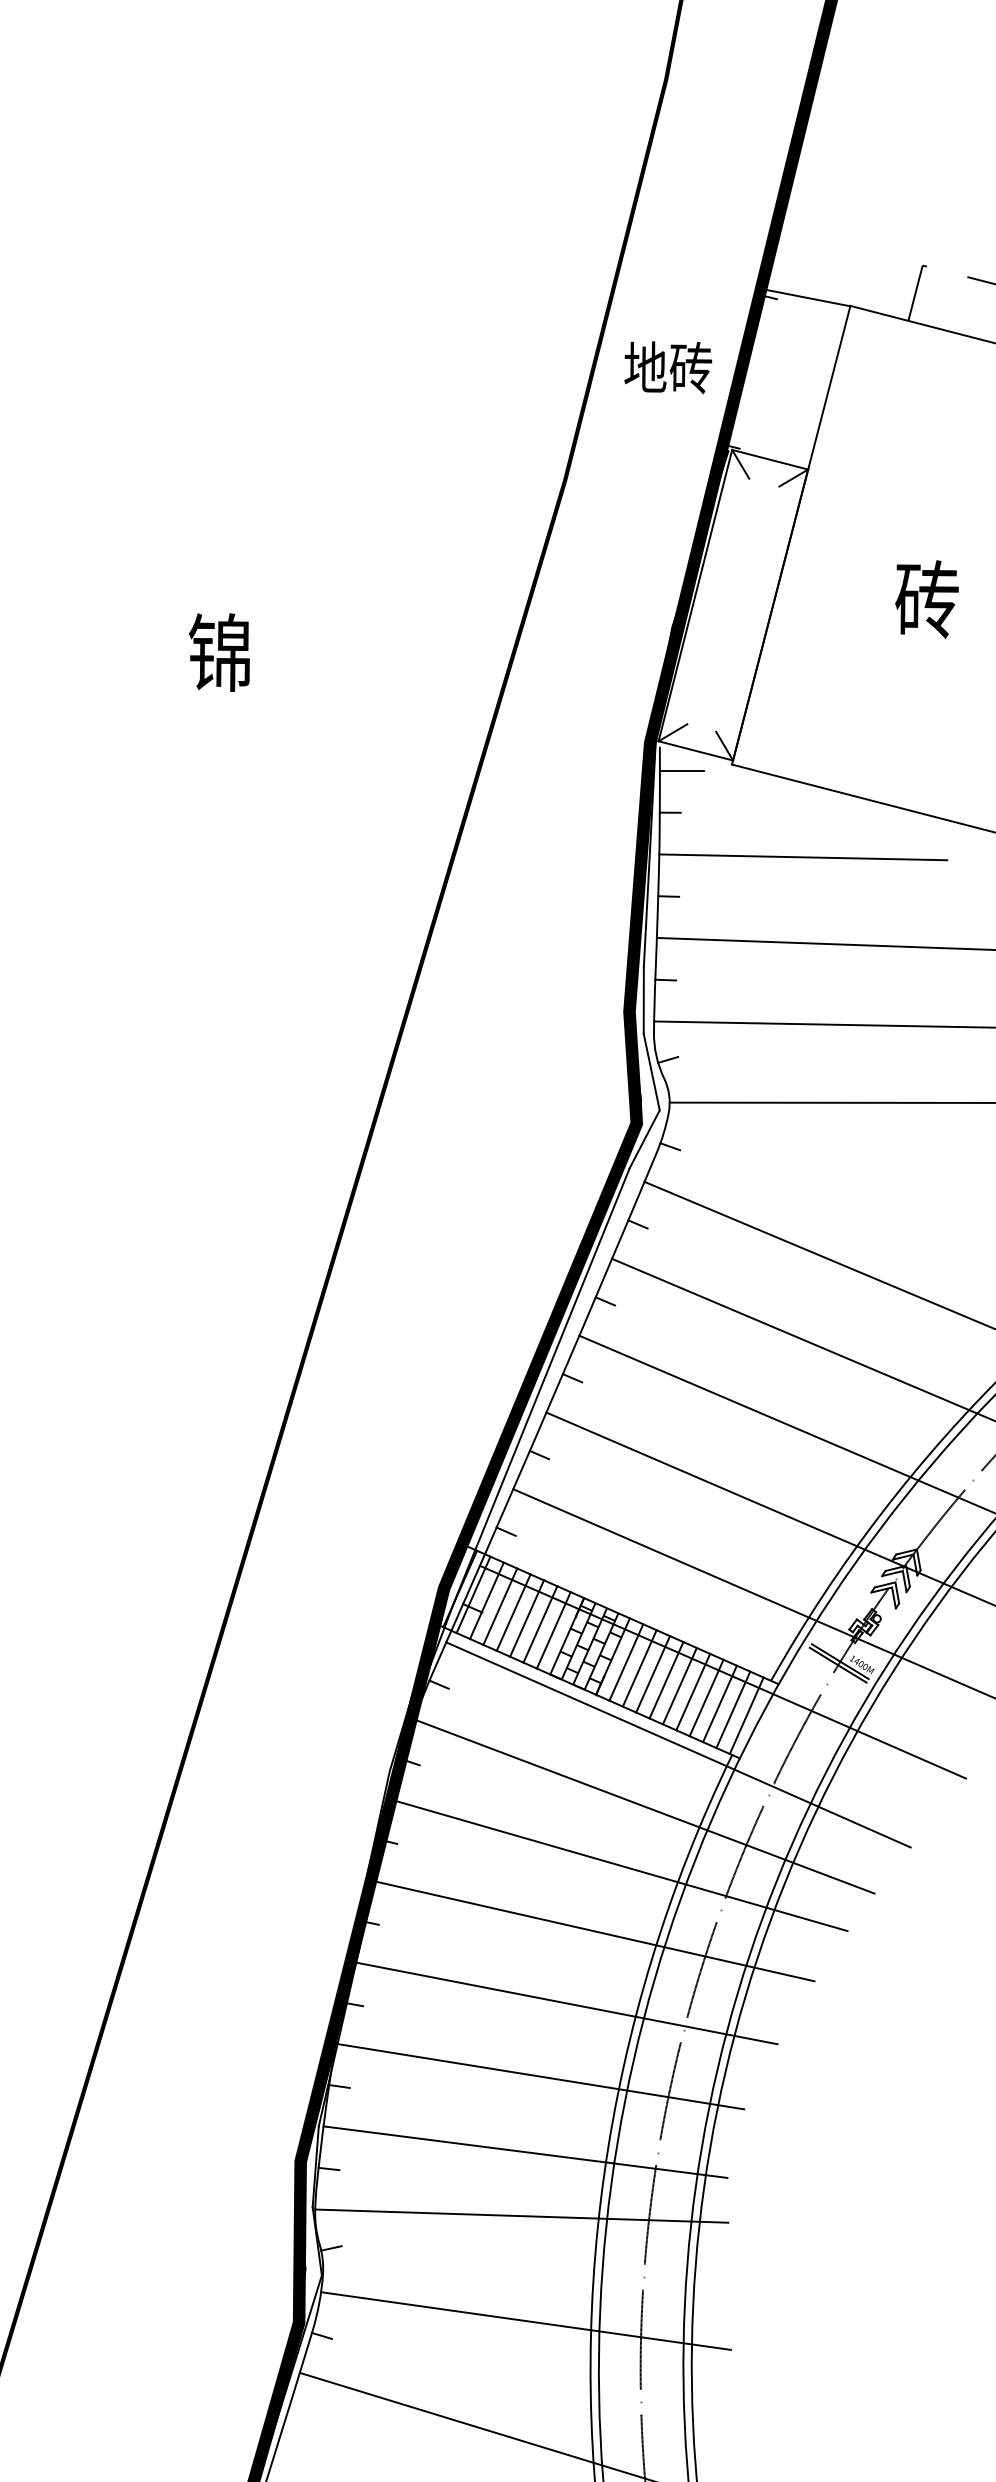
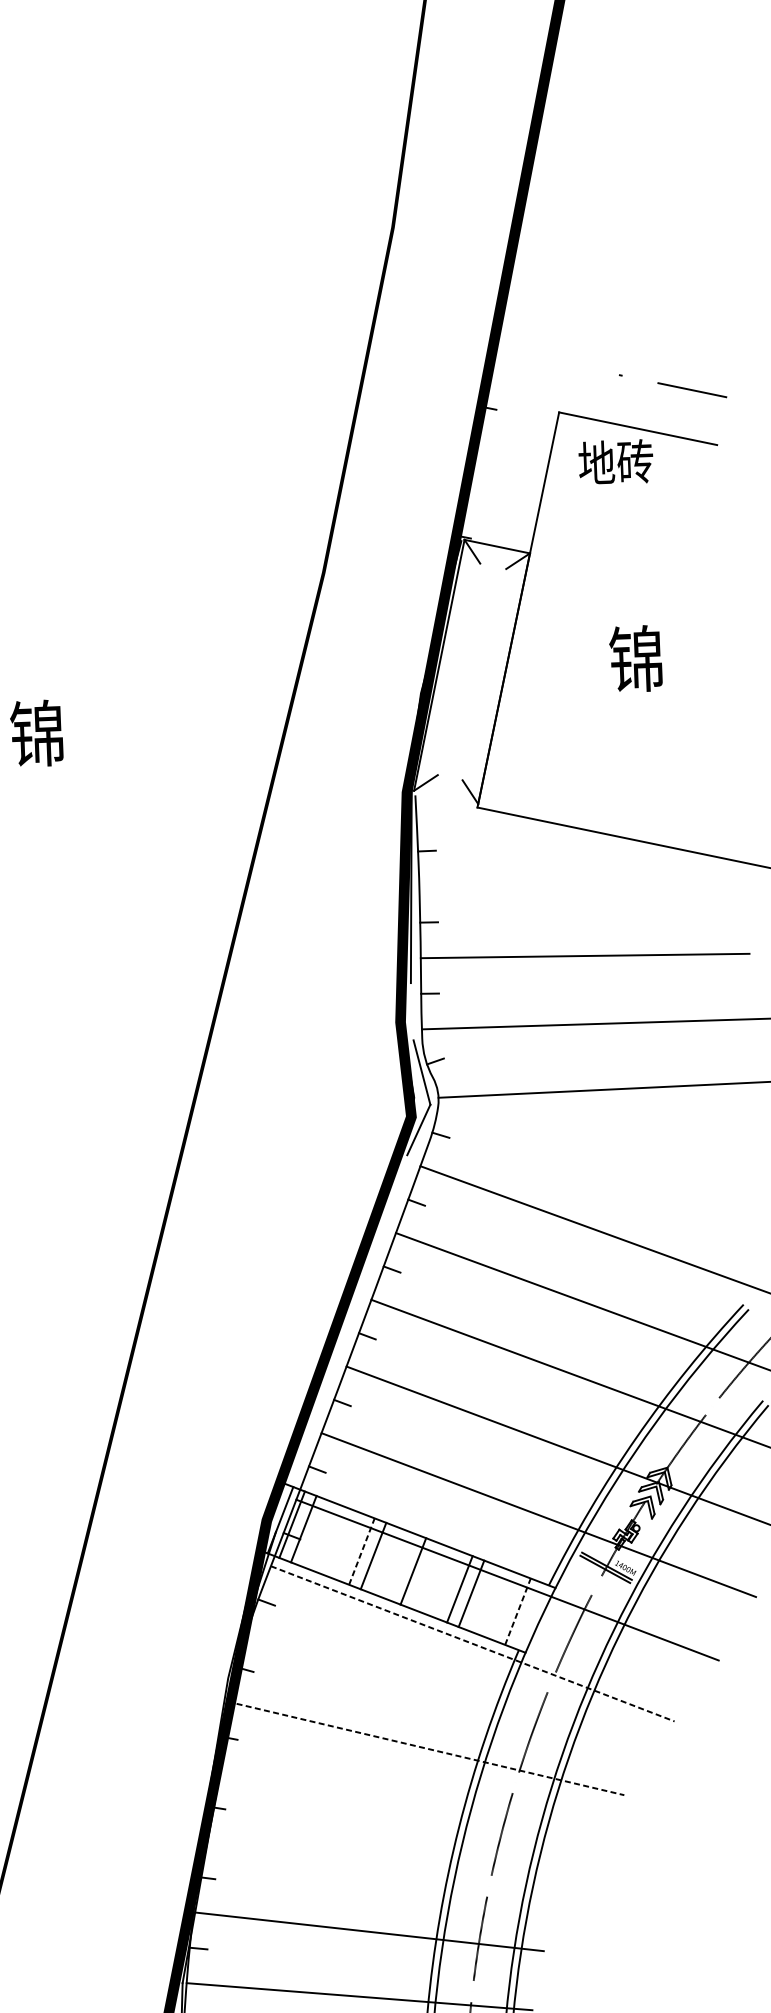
line: (915, 292) -> (613, 398), removed
line: (806, 297) -> (521, 407), removed
text: (668, 367) -> (616, 462), moved
text: (926, 599) -> (636, 659), 砖 -> 锦
line: (695, 750) -> (445, 797), removed
line: (681, 770) -> (434, 814), removed
line: (803, 857) -> (542, 883), removed
line: (643, 999) -> (411, 1011), removed
line: (541, 1385) -> (341, 1343), removed
line: (500, 1606) -> (315, 1533), removed
line: (513, 1612) -> (326, 1538), removed
line: (526, 1618) -> (338, 1542), removed
line: (540, 1624) -> (350, 1547), removed
line: (553, 1630) -> (361, 1551), solid -> dashed
hatch: (585, 1646) -> (389, 1563), removed
line: (626, 1662) -> (425, 1575), removed
line: (639, 1668) -> (436, 1580), removed
line: (653, 1674) -> (448, 1584), removed
line: (693, 1691) -> (483, 1597), removed
line: (706, 1697) -> (494, 1602), removed
line: (719, 1703) -> (505, 1606), removed
line: (733, 1709) -> (518, 1611), solid -> dashed
line: (746, 1715) -> (529, 1615), removed
line: (678, 1744) -> (472, 1643), solid -> dashed
line: (643, 1806) -> (445, 1697), removed
line: (618, 1864) -> (426, 1748), solid -> dashed
line: (590, 1930) -> (405, 1805), removed
line: (563, 2002) -> (385, 1867), removed

